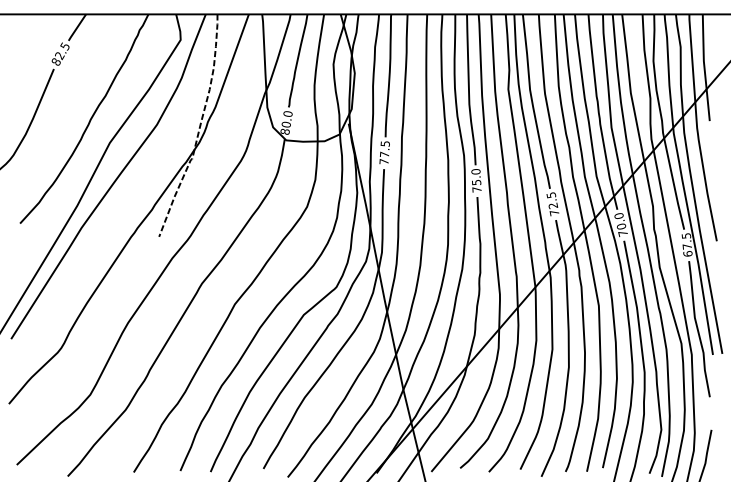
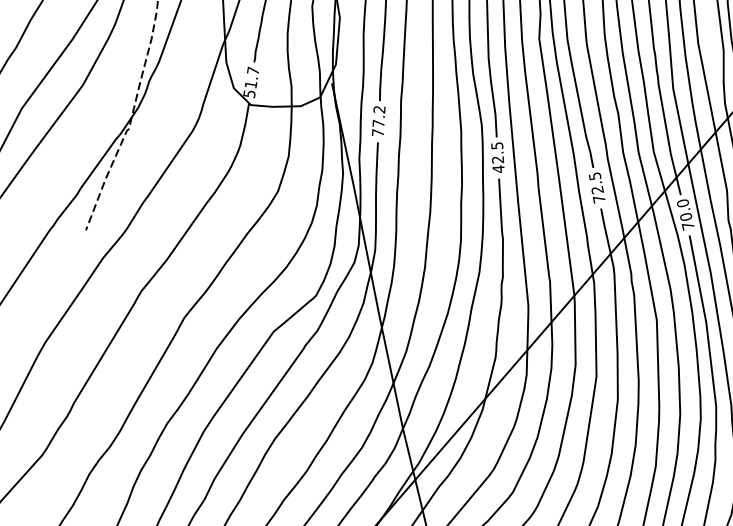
text: (286, 122) -> (251, 81), 80.0 -> 51.7
text: (384, 143) -> (378, 109), 77.5 -> 77.2
text: (476, 180) -> (497, 157), 75.0 -> 42.5

